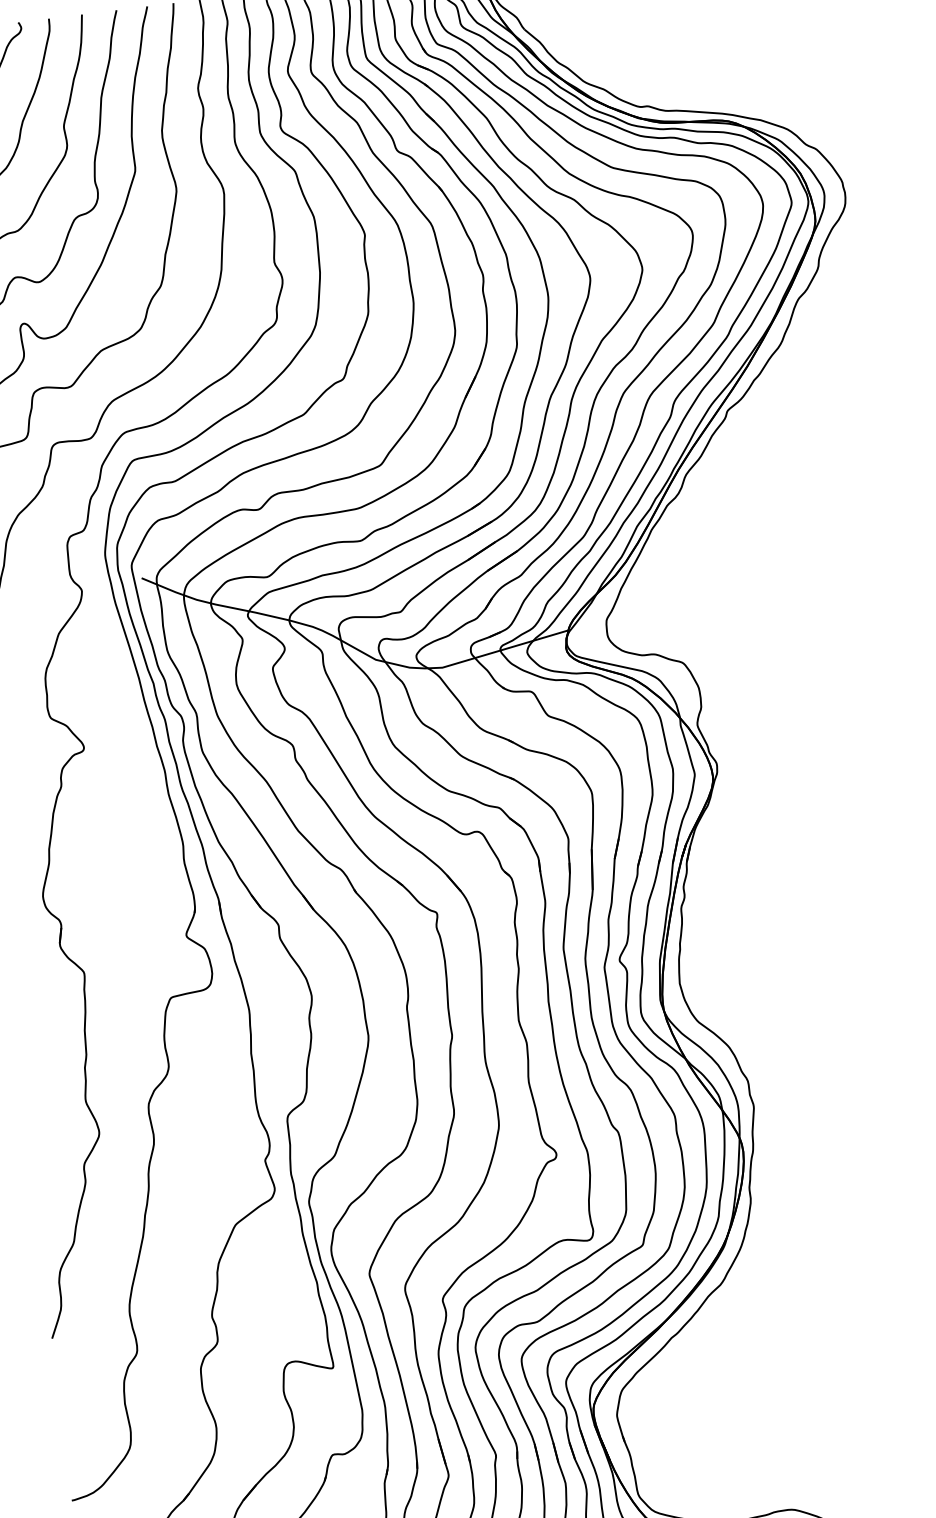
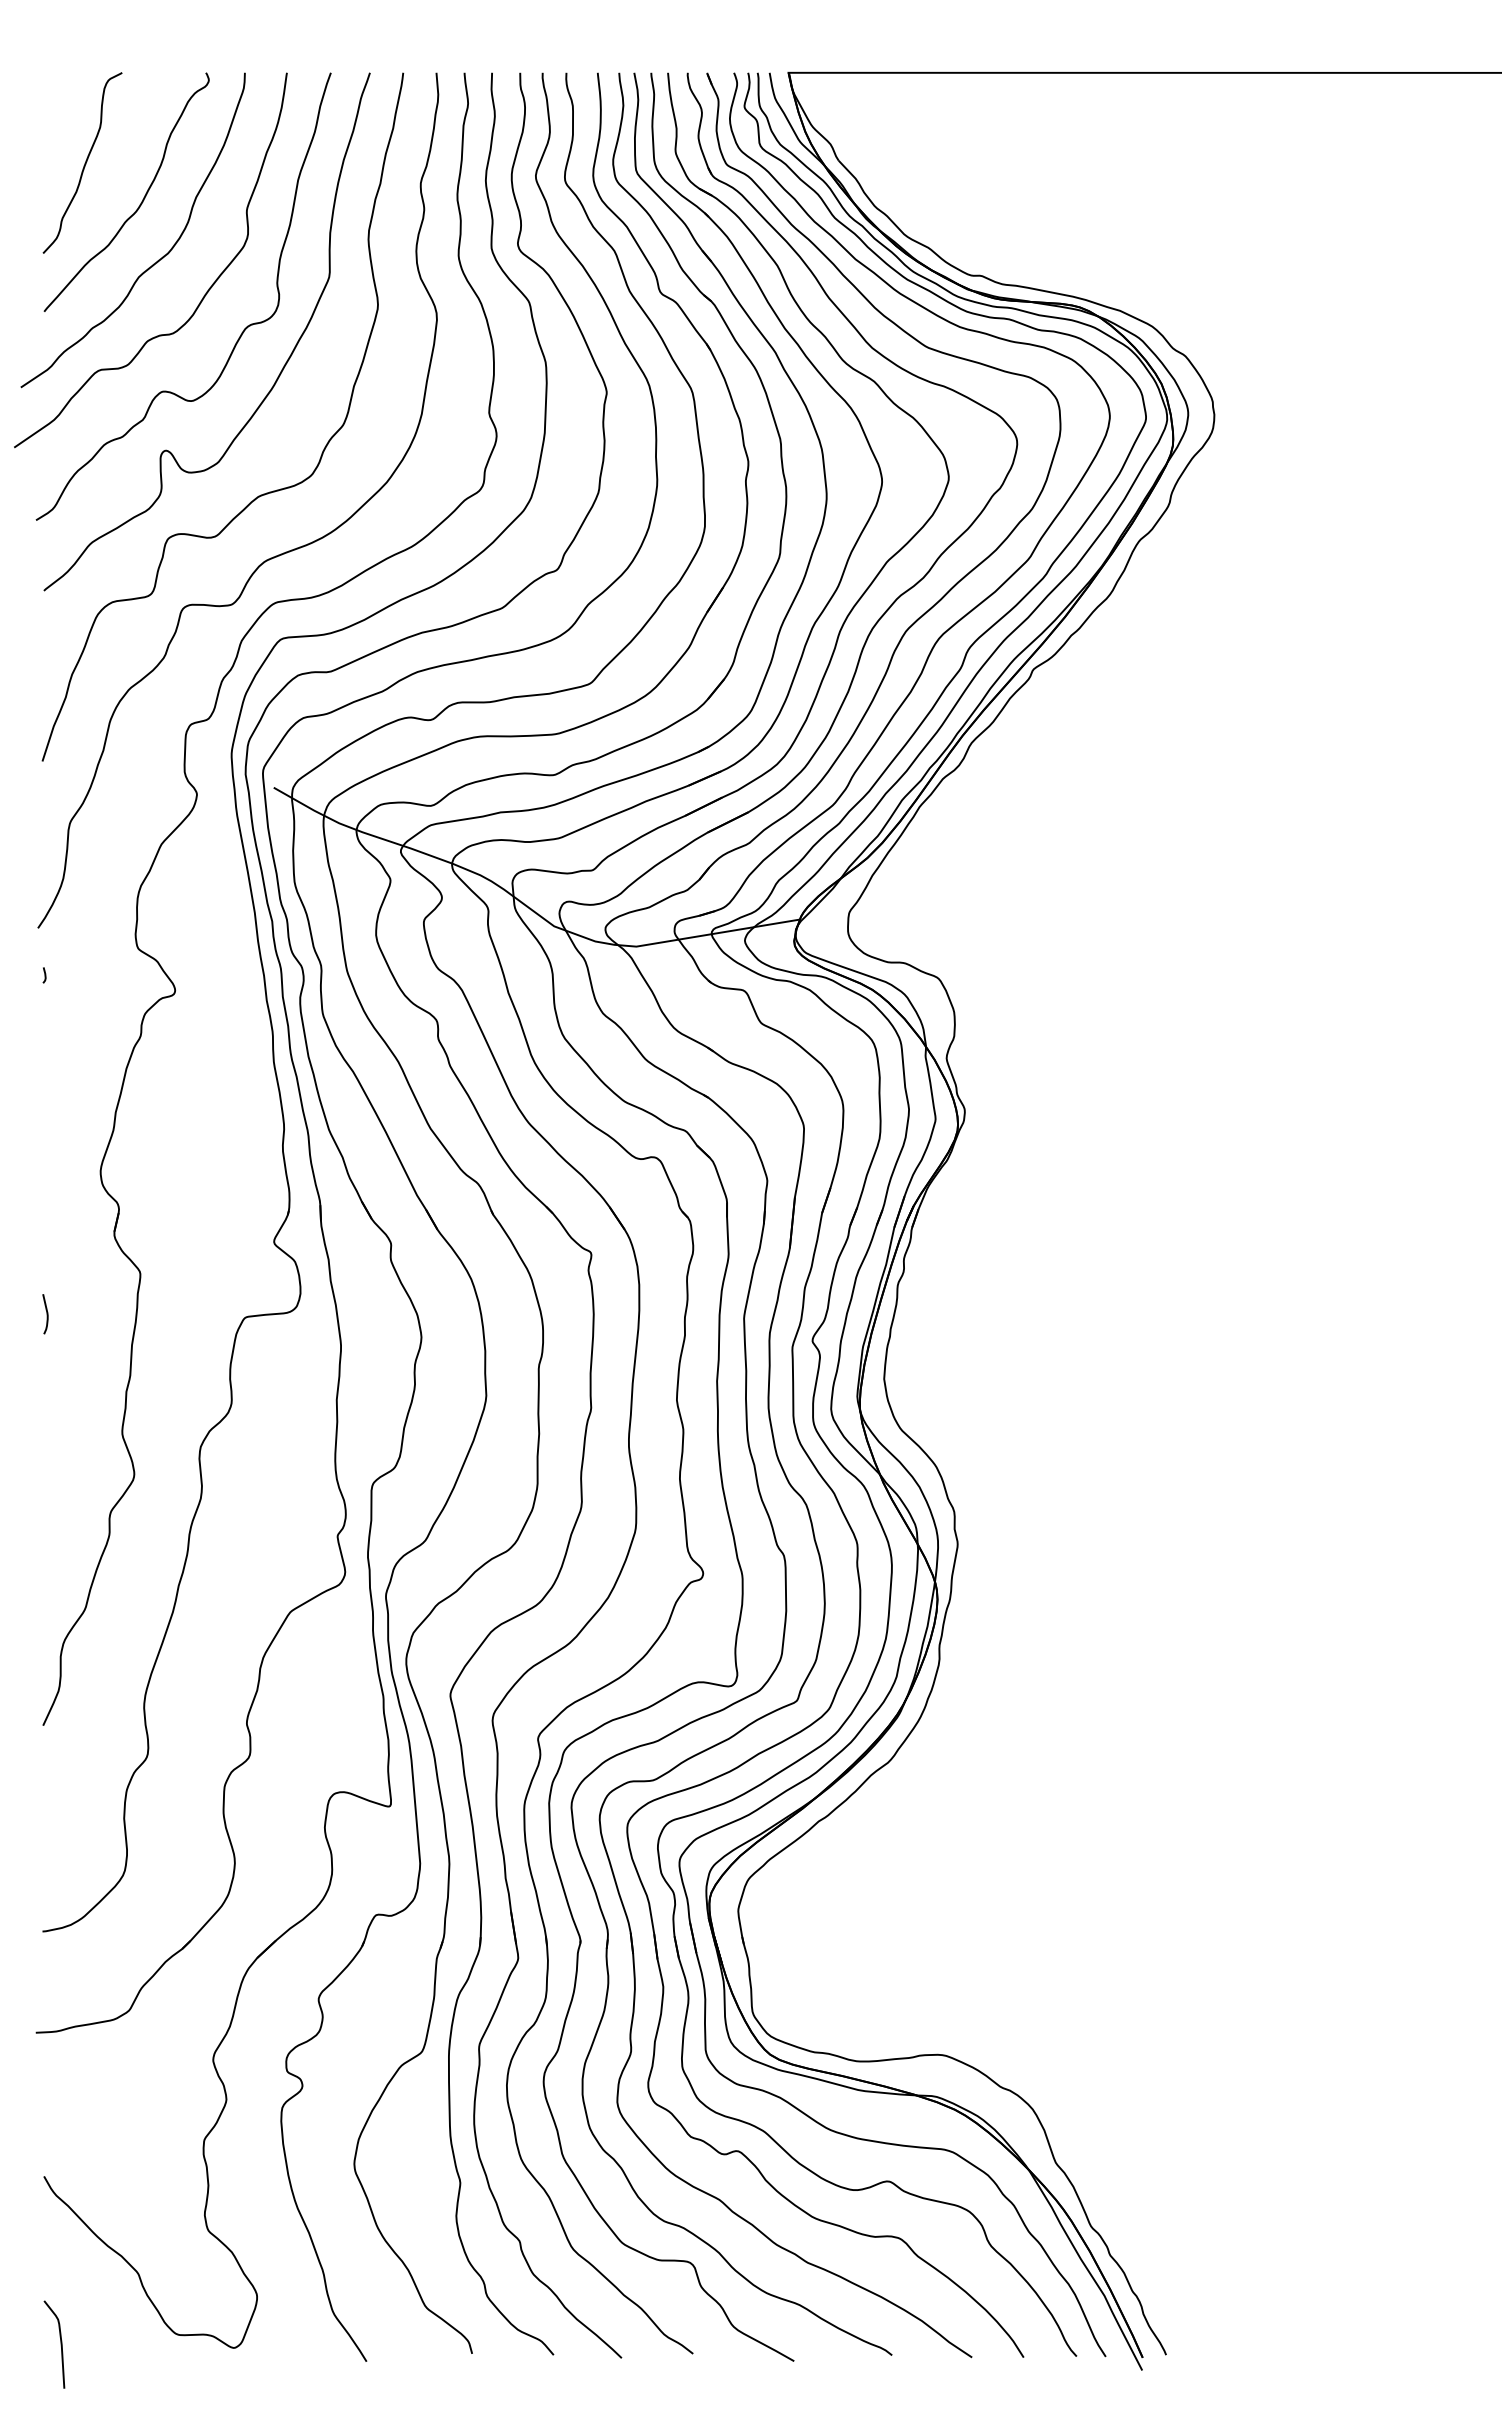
curve: (14, 1014) -> (46, 1314), added

